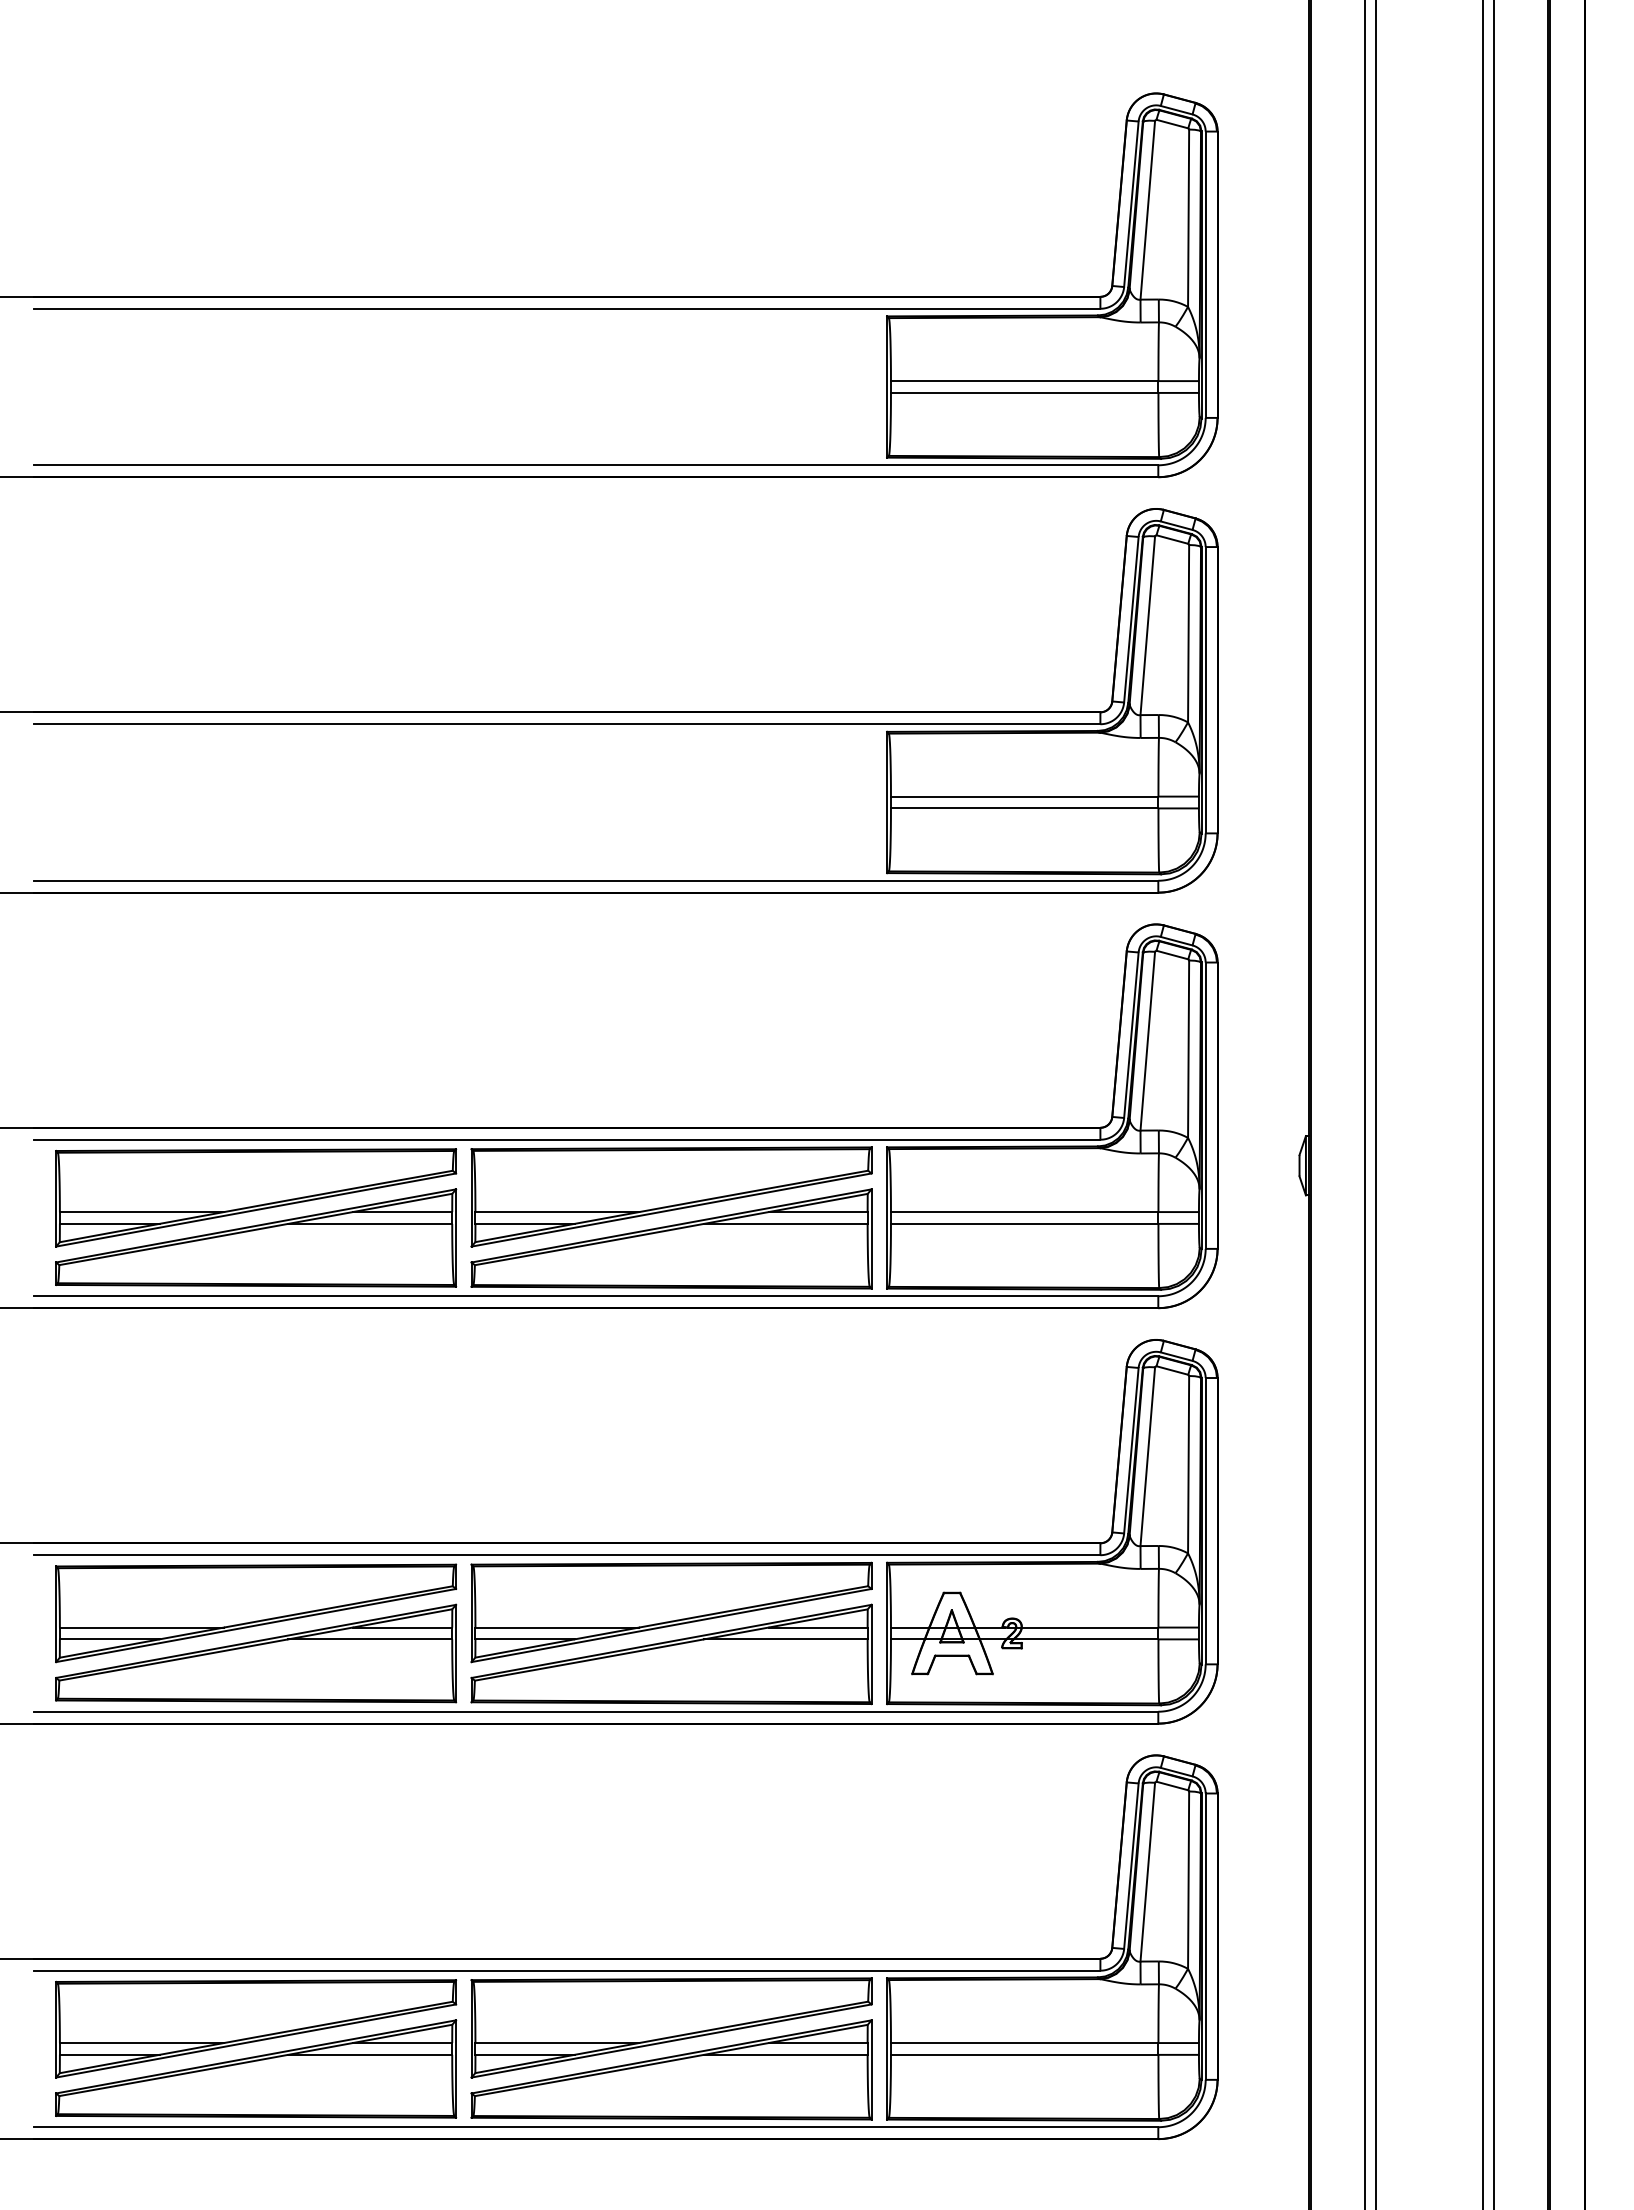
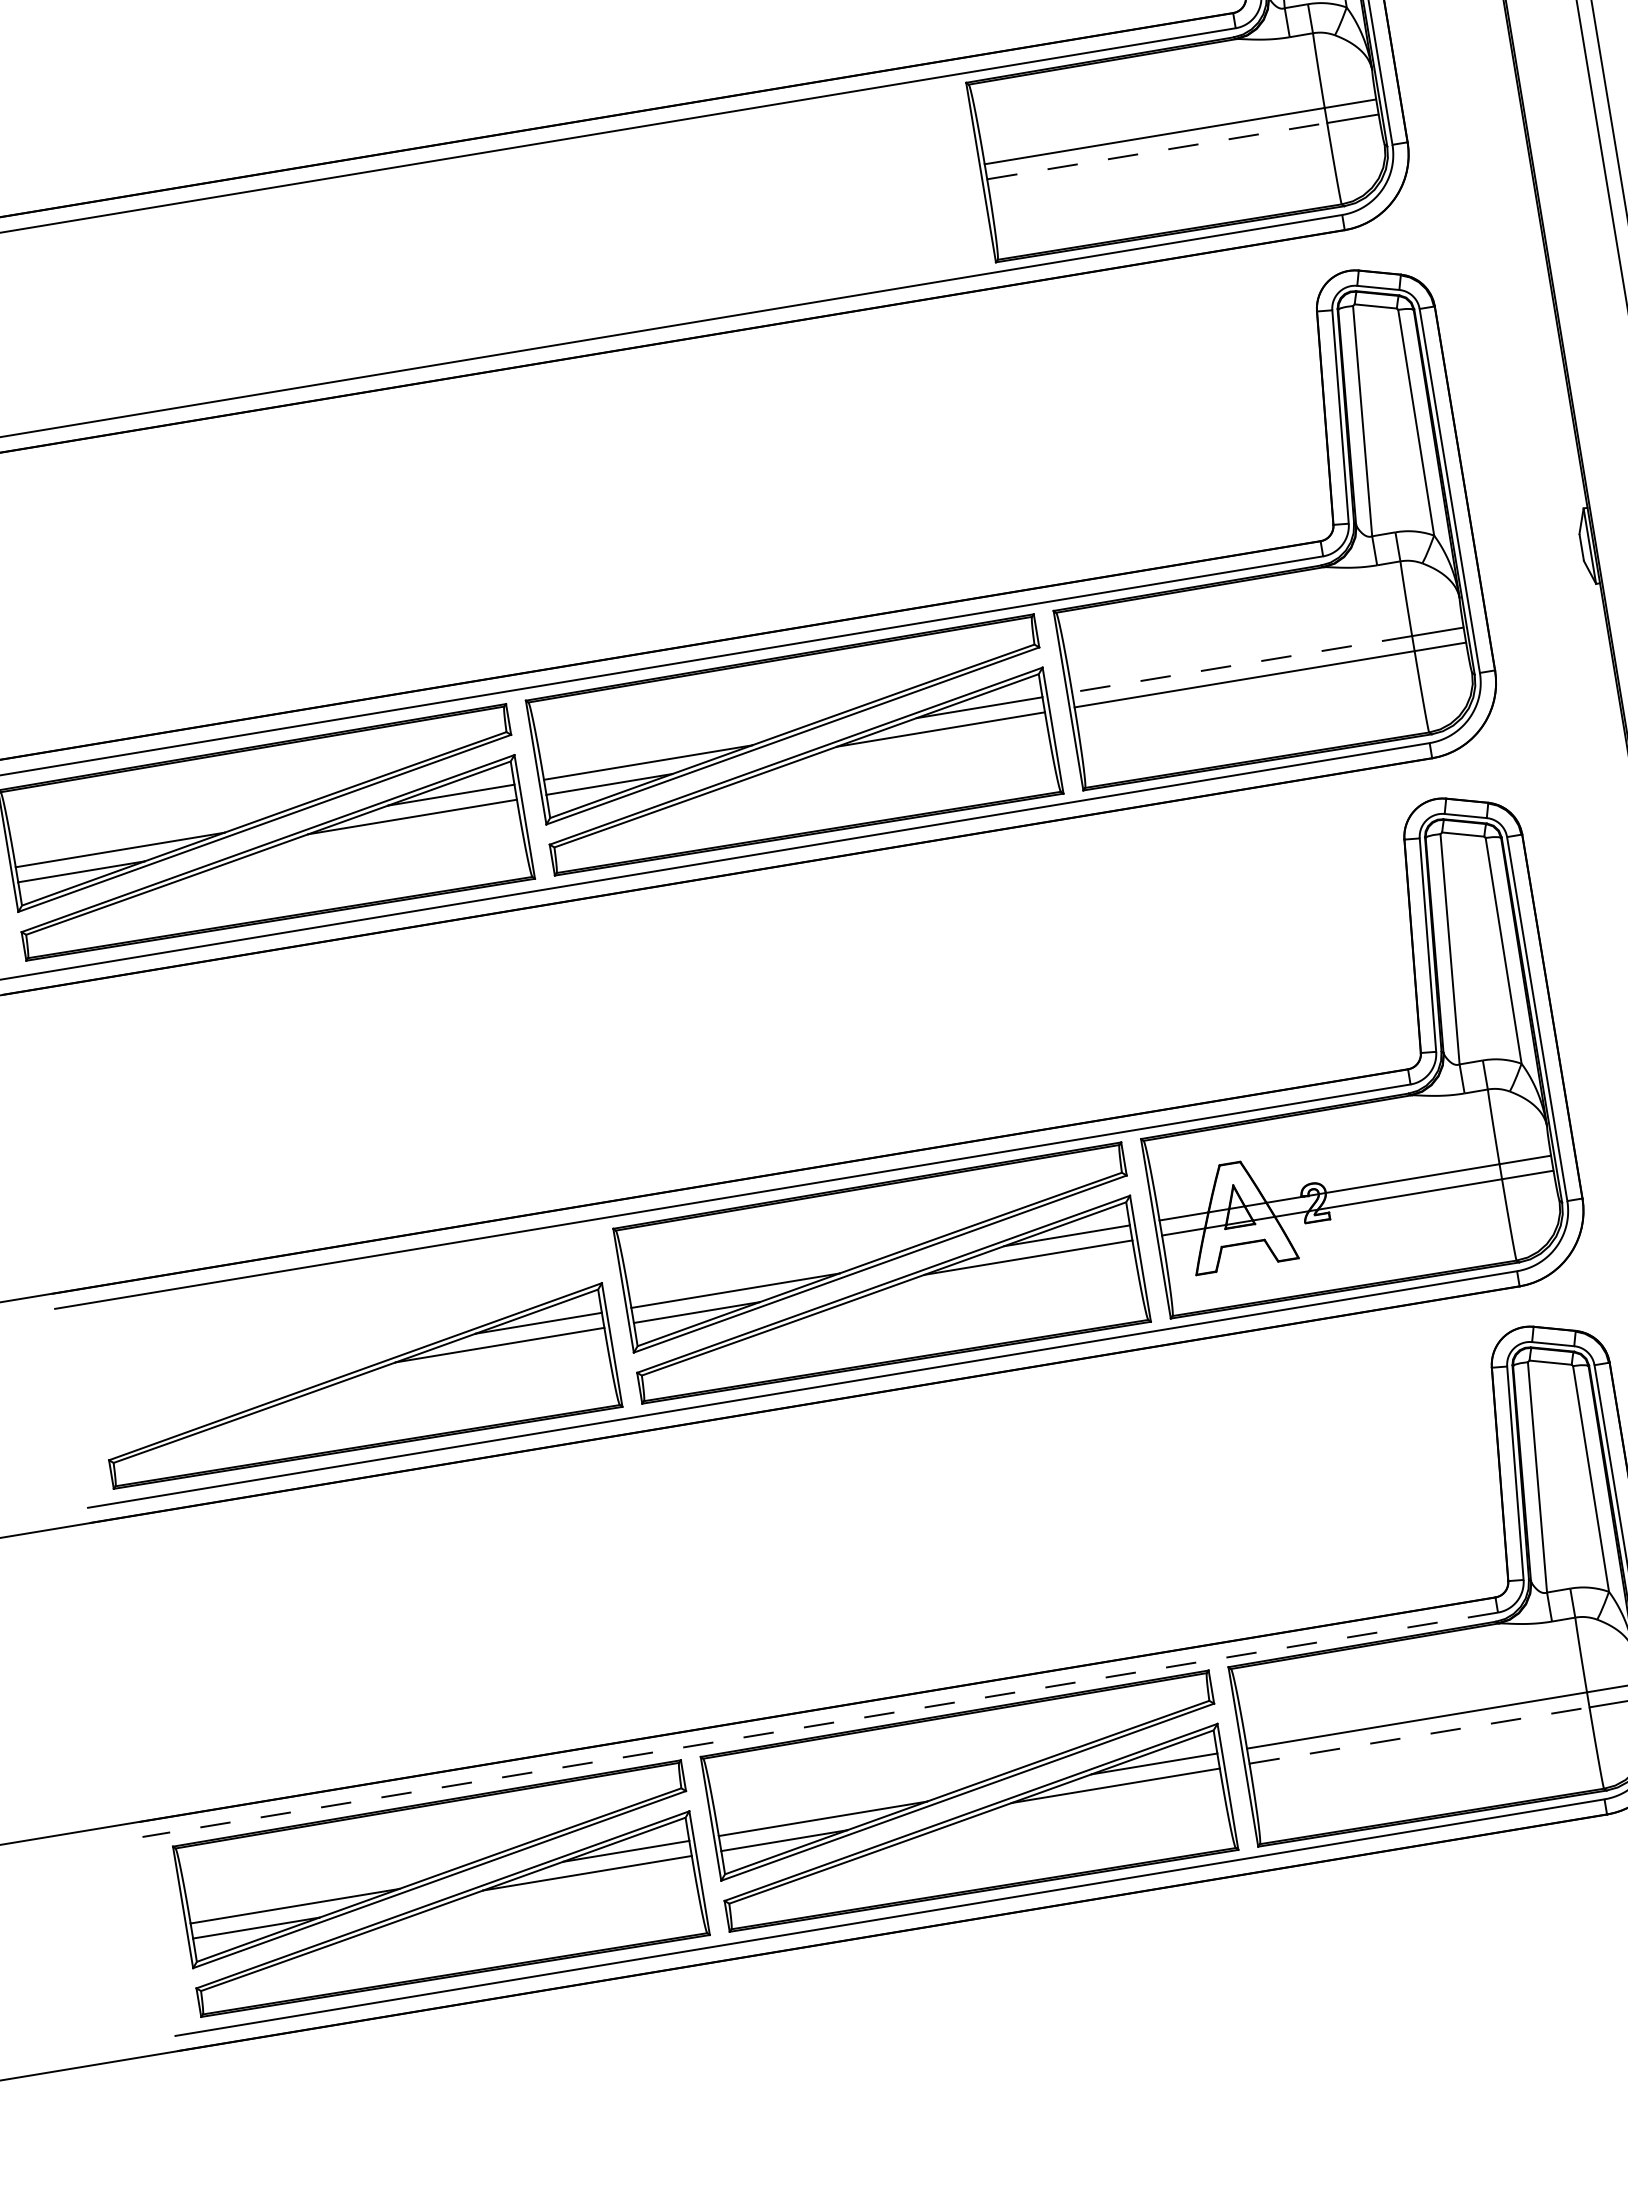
line: (1024, 808) -> (1156, 151), solid -> dashed
line: (1024, 1212) -> (1241, 664), solid -> dashed
part: (256, 1613) -> (350, 1336), removed
line: (566, 1970) -> (819, 1724), solid -> dashed
line: (1024, 2054) -> (1419, 1735), solid -> dashed

